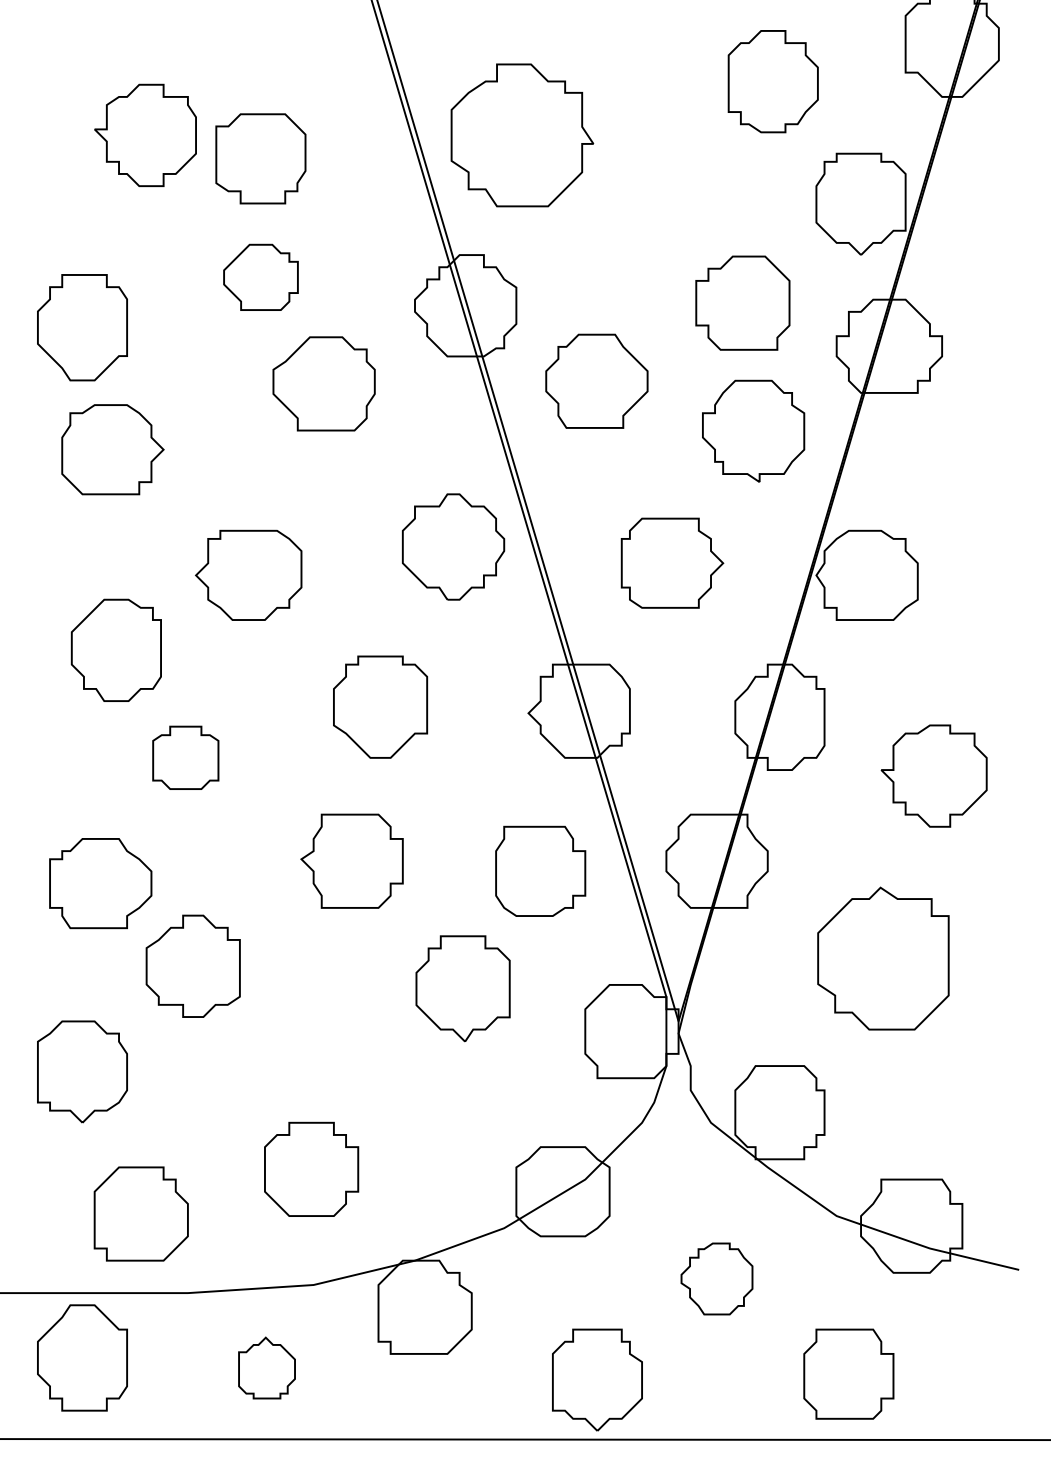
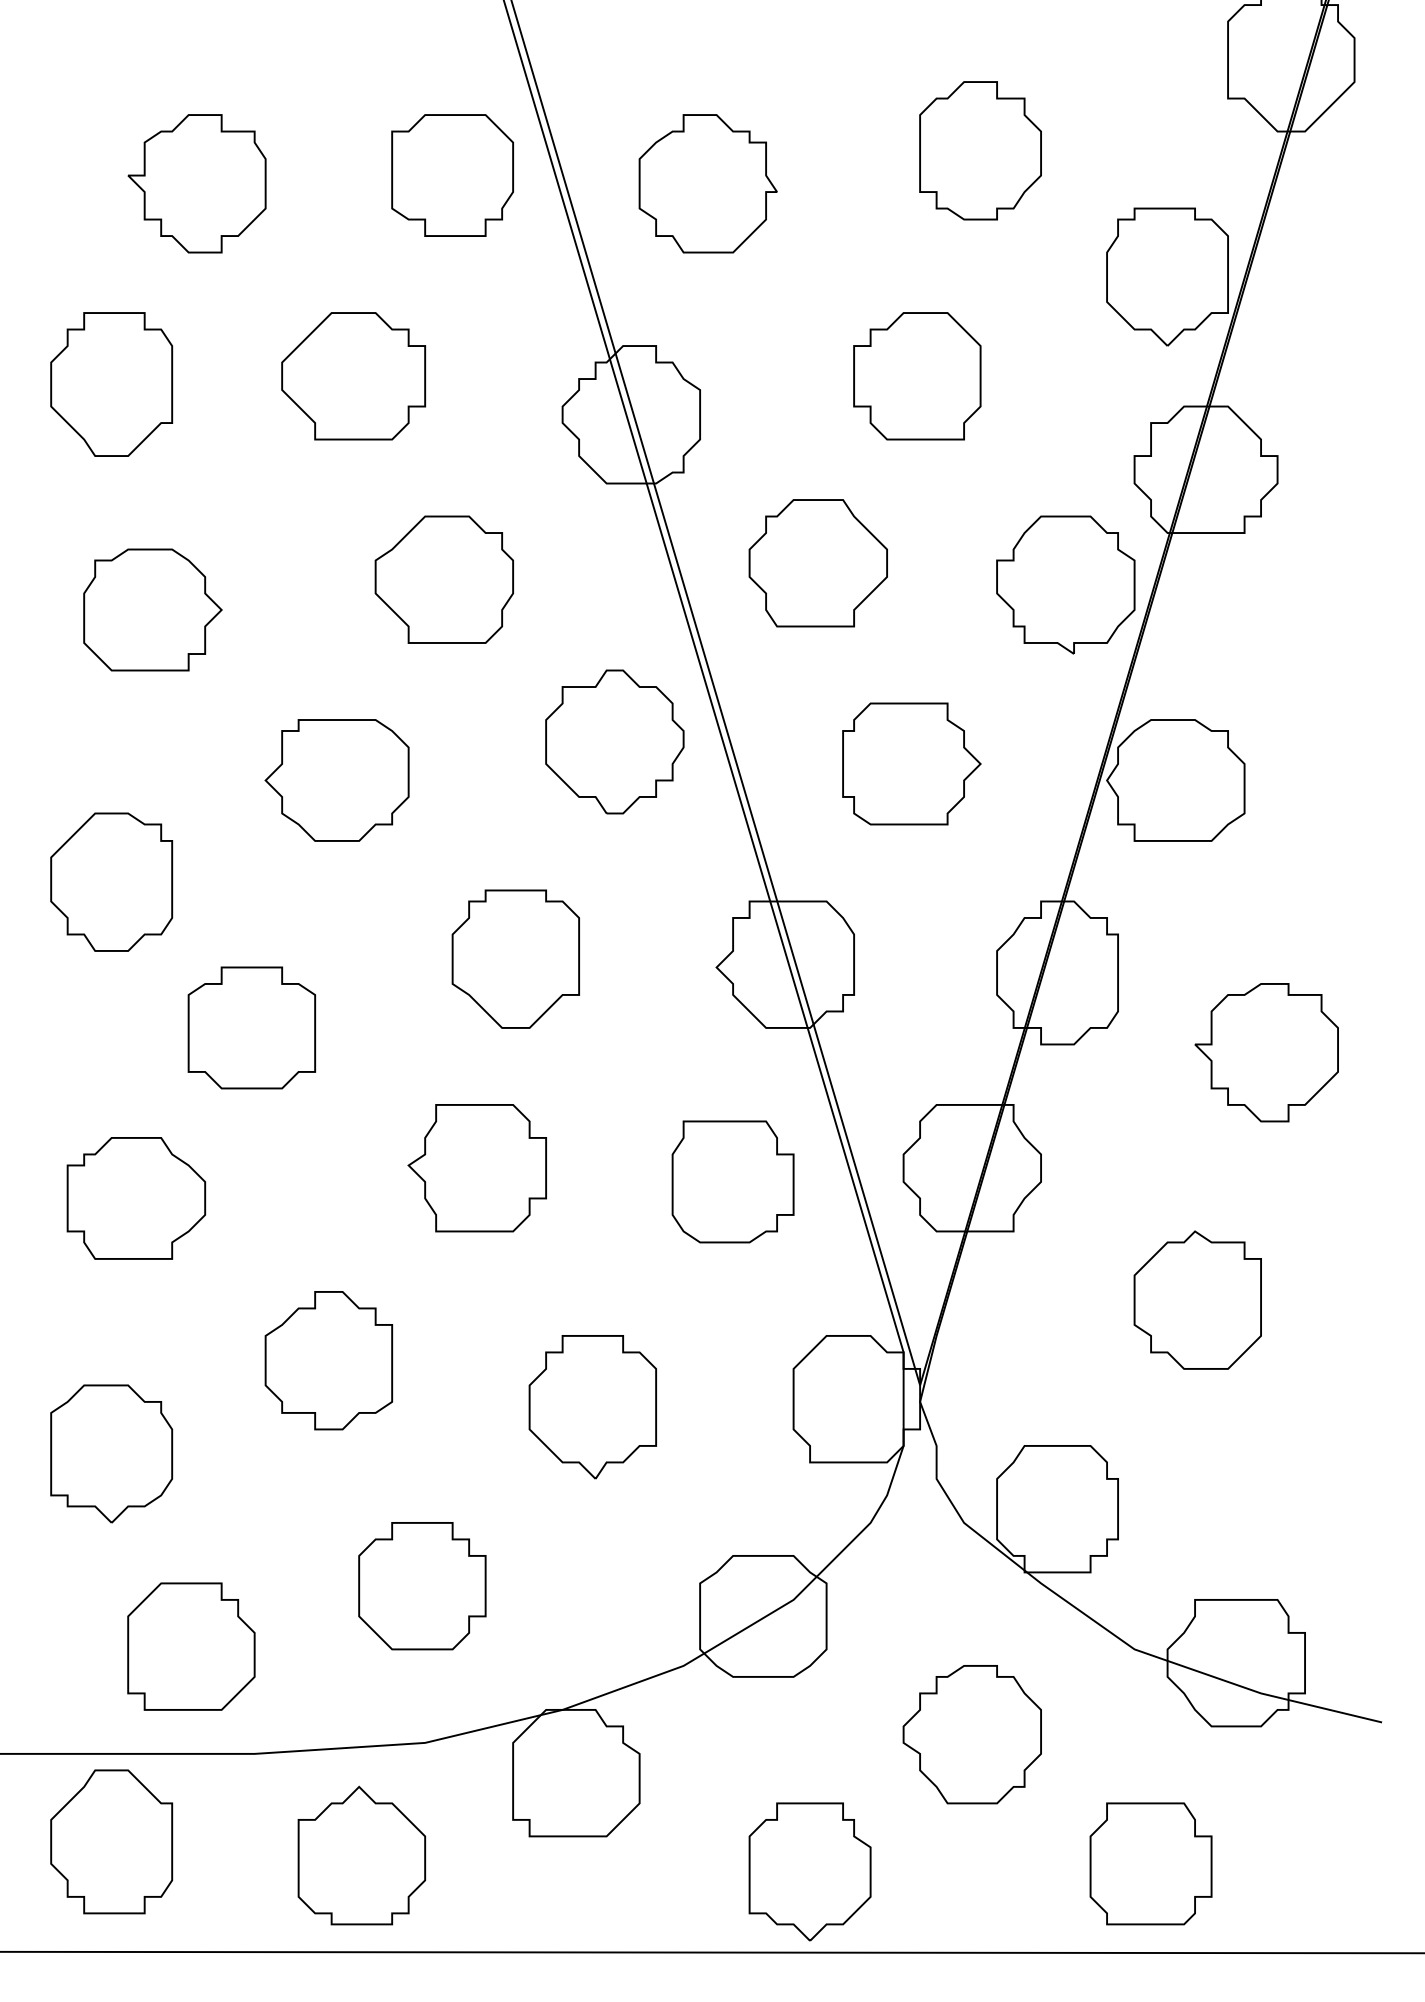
part: (773, 81) -> (980, 150), moved
part: (521, 135) -> (707, 183), size x0.71
part: (260, 158) -> (452, 175), moved
part: (260, 277) -> (353, 376), size x1.43
part: (743, 303) -> (917, 376), moved
part: (82, 327) -> (111, 384), moved
part: (596, 381) -> (817, 563), moved
part: (323, 383) -> (443, 579), moved
part: (753, 430) -> (1065, 584), moved
part: (116, 649) -> (111, 881), moved
part: (185, 757) -> (251, 1027), size x1.43
part: (883, 958) -> (1197, 1299), size x0.71
part: (192, 966) -> (328, 1360), moved
part: (462, 989) -> (592, 1407), moved
part: (716, 1278) -> (971, 1734), size x1.43
part: (266, 1368) -> (361, 1855), size x1.67

